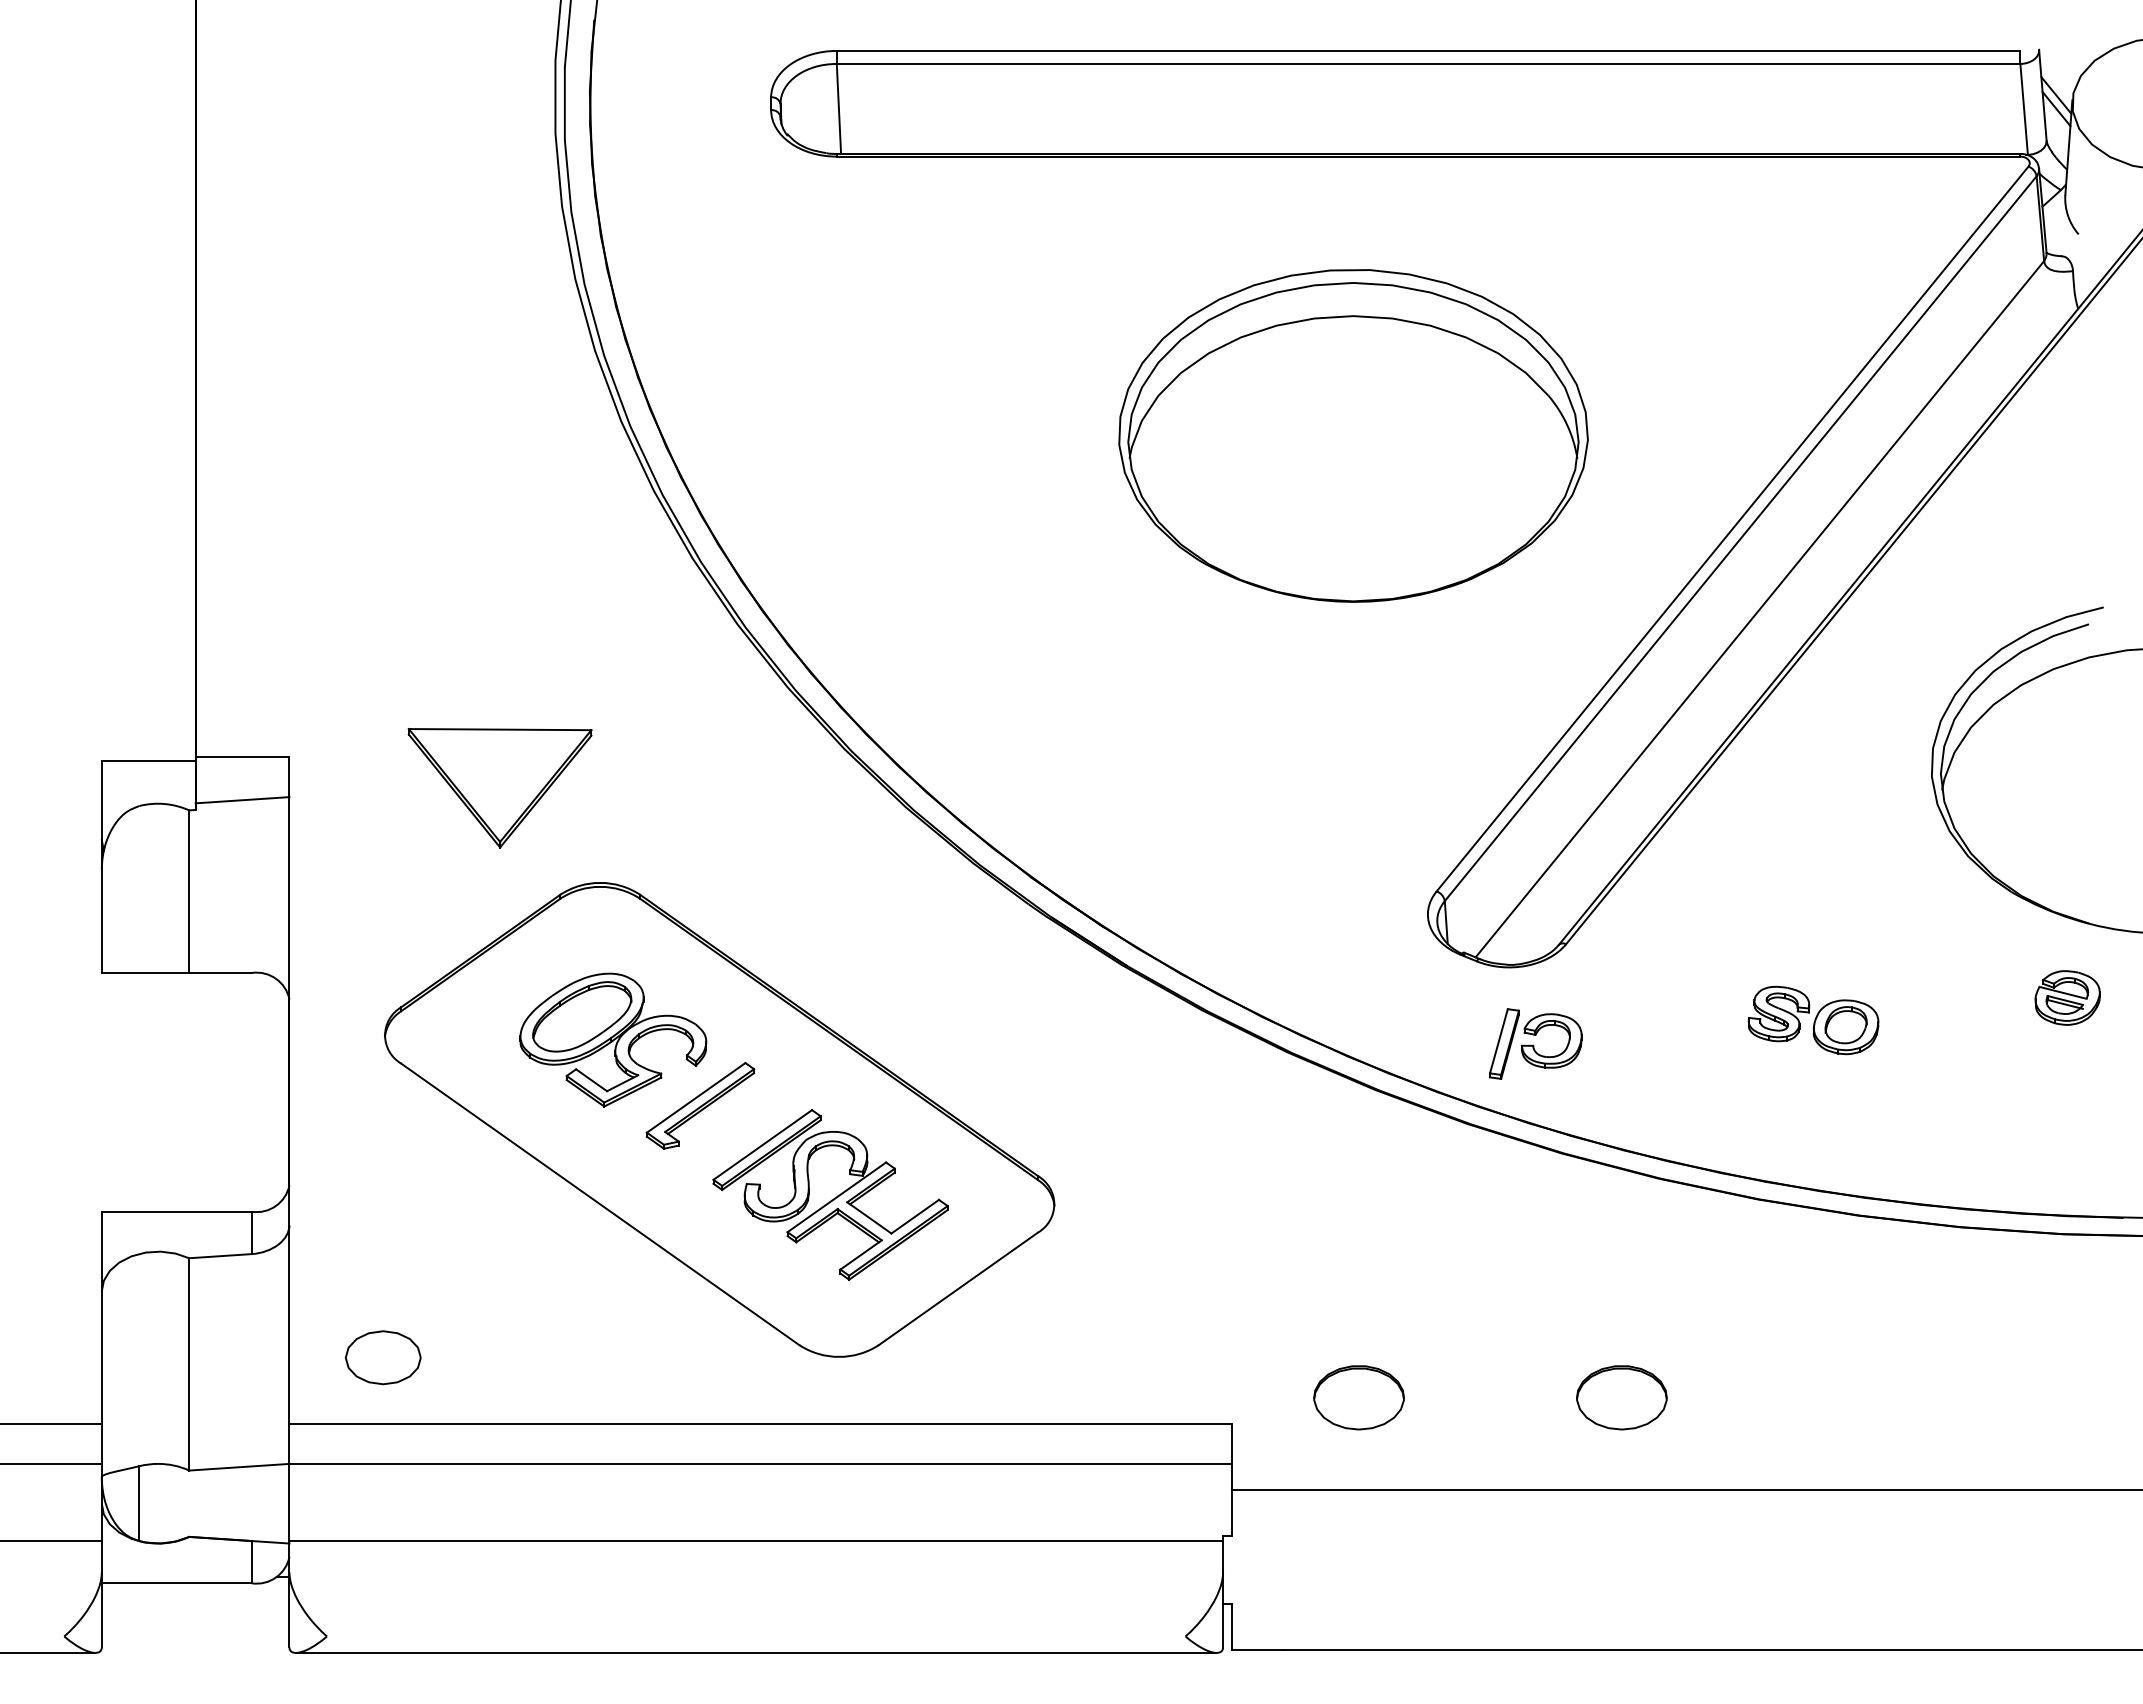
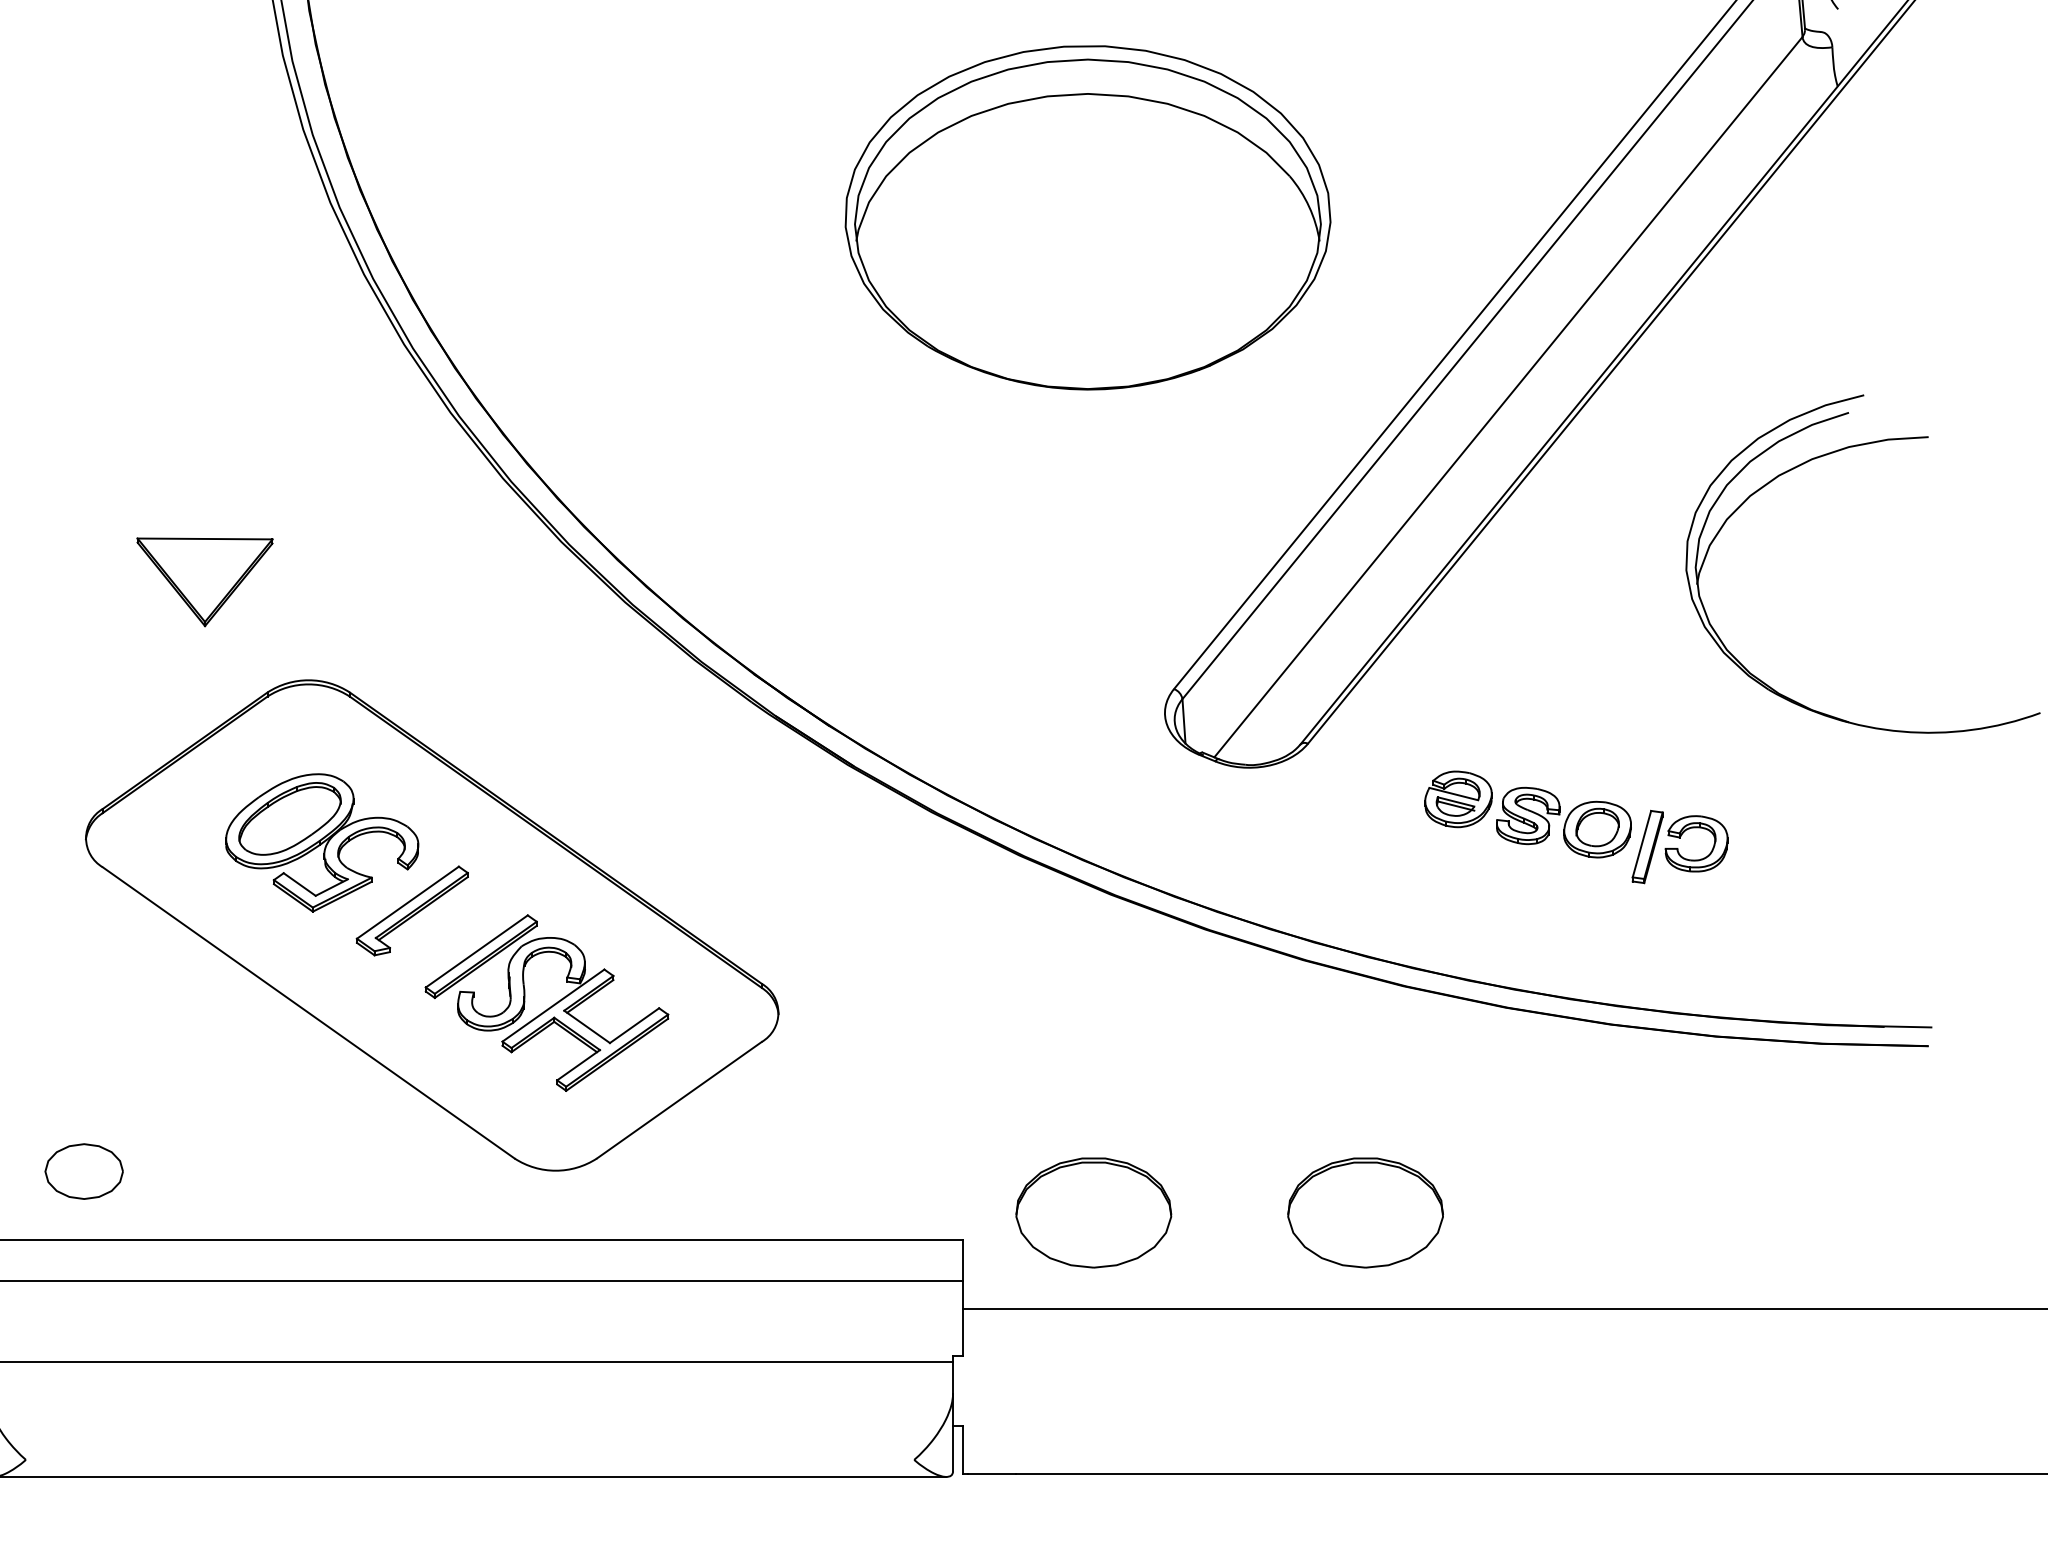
part: (499, 787) -> (204, 581), size x0.71
part: (2067, 997) -> (1458, 798), moved
part: (1535, 1043) -> (1679, 846), moved
part: (1358, 1397) -> (1093, 1212), size x1.67
part: (1621, 1397) -> (1365, 1212), size x1.67

